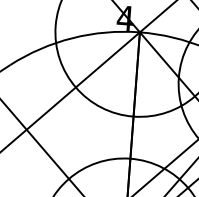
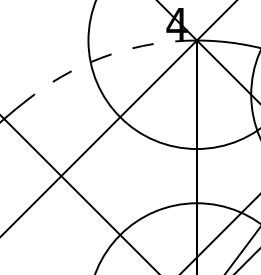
arc: (72, 38) -> (111, 54), solid -> dashed

